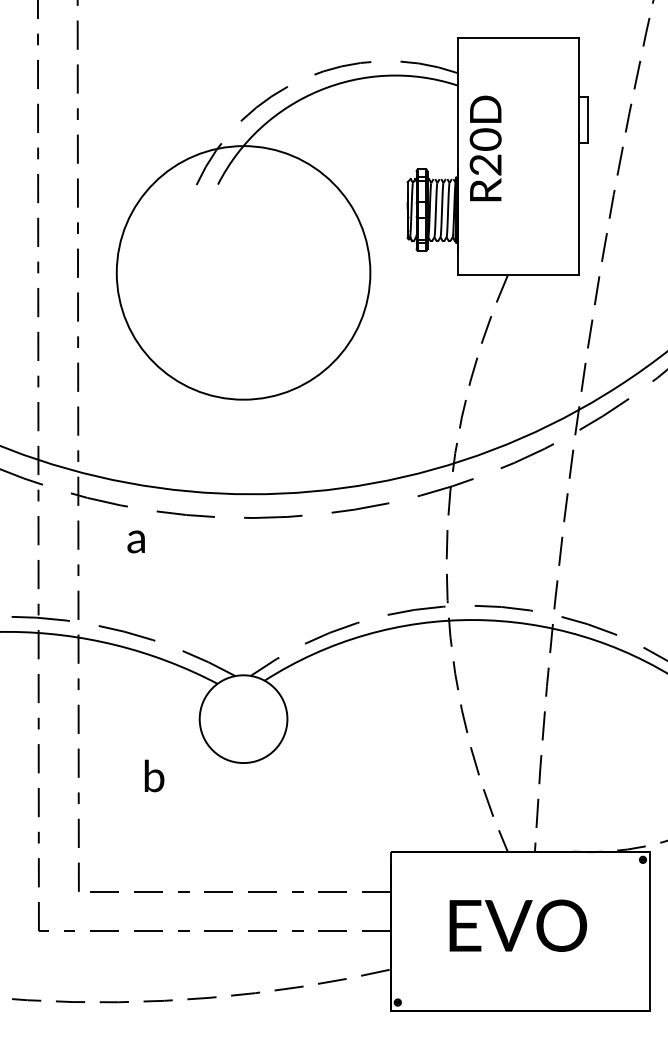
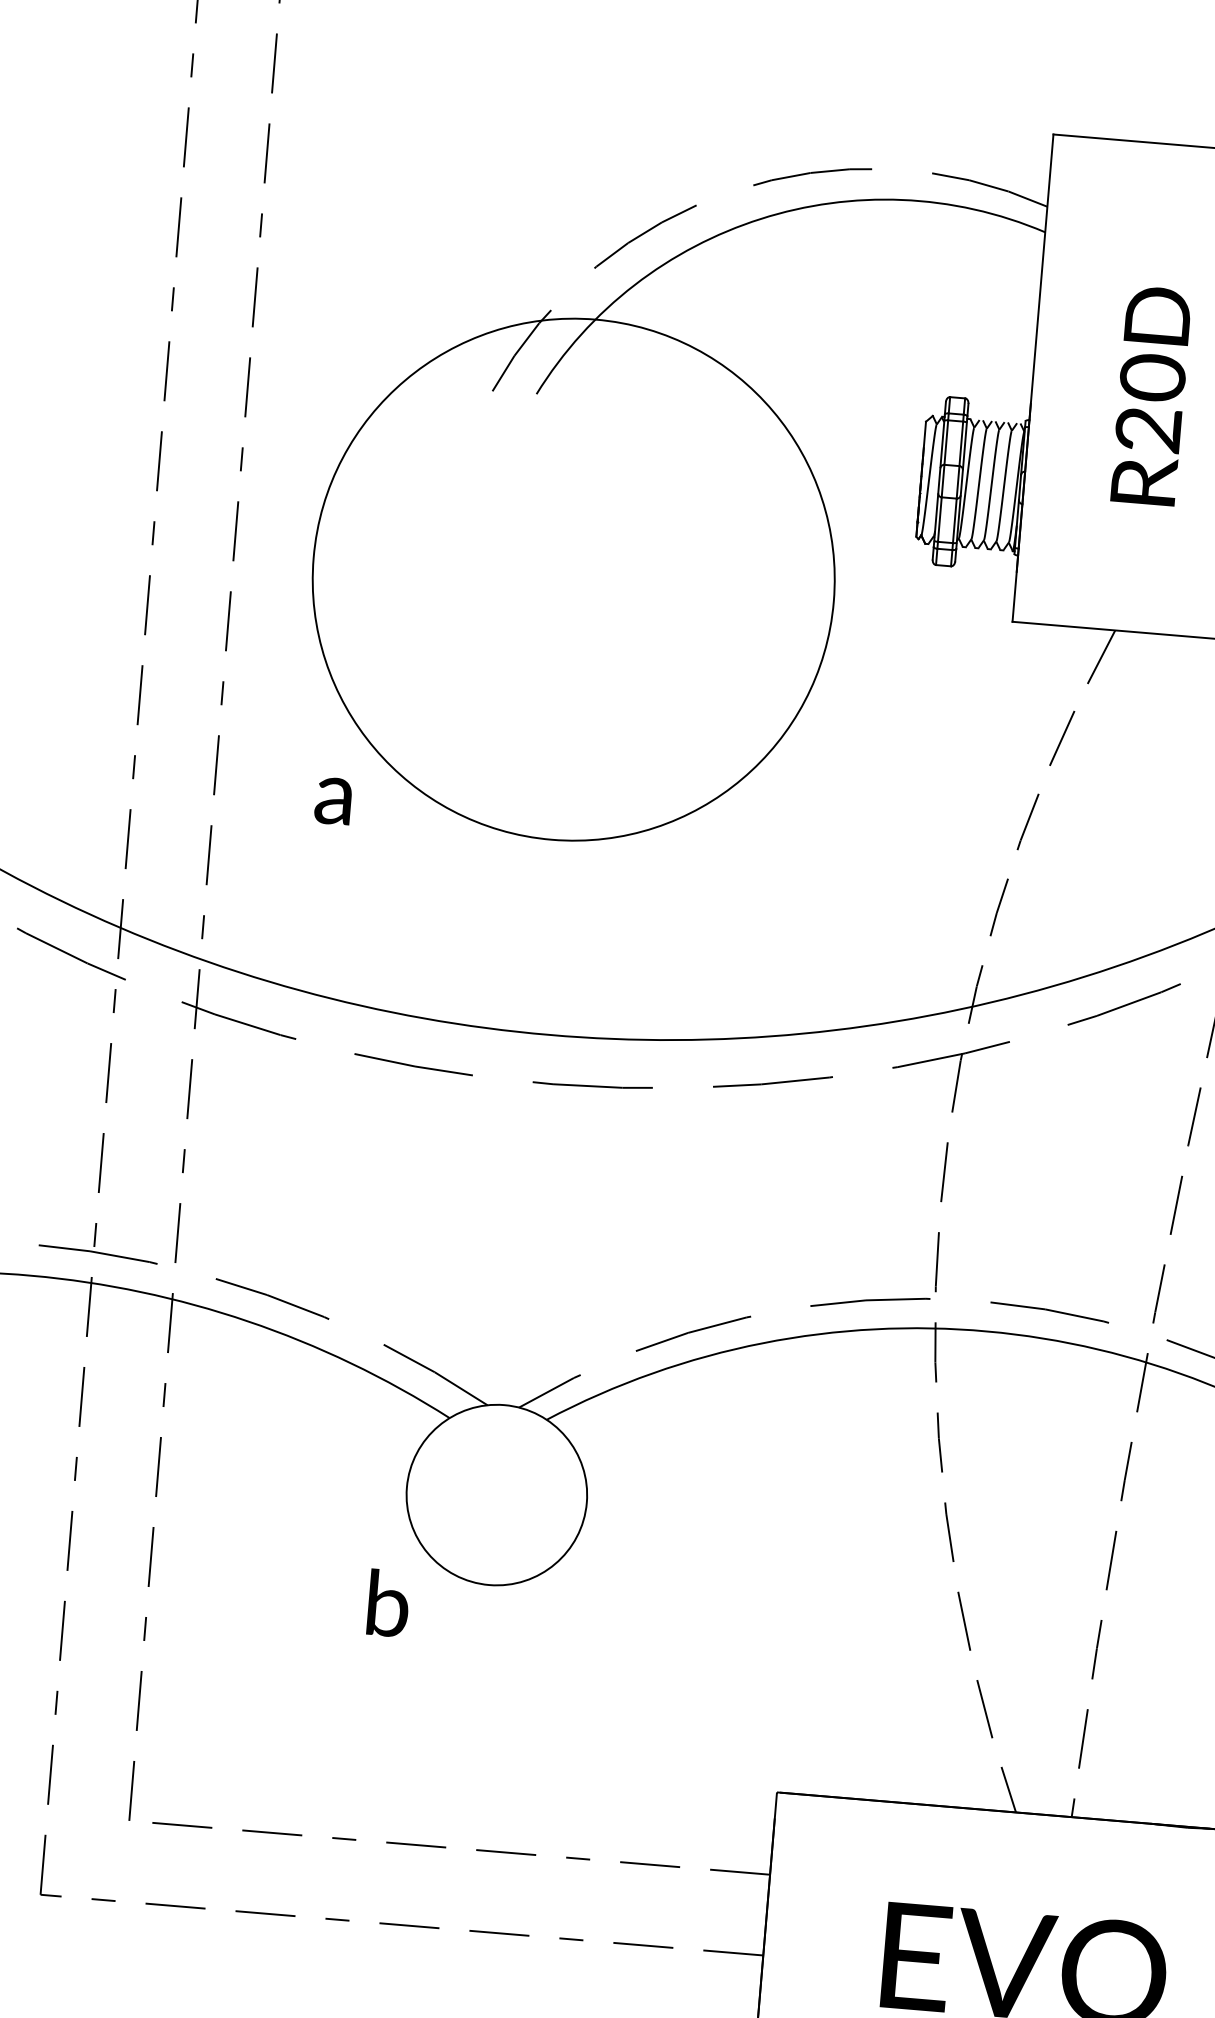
text: (485, 148) -> (1150, 395), moved
text: (135, 541) -> (331, 800), moved
text: (154, 775) -> (388, 1602), moved

